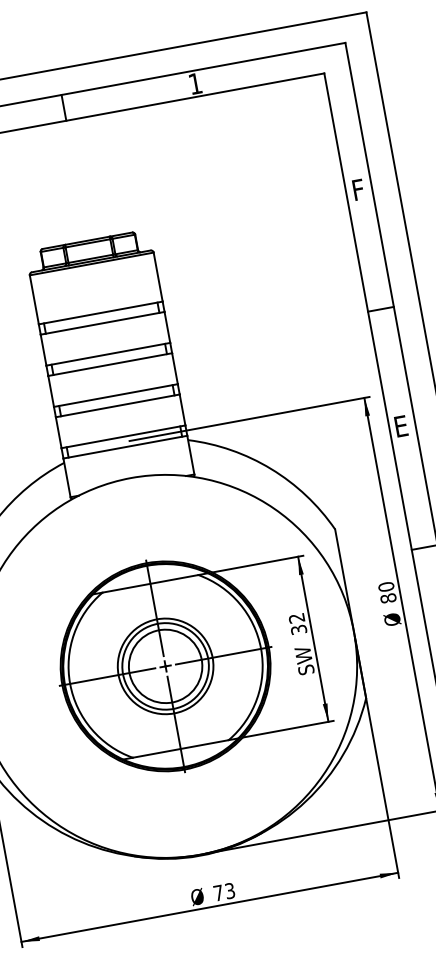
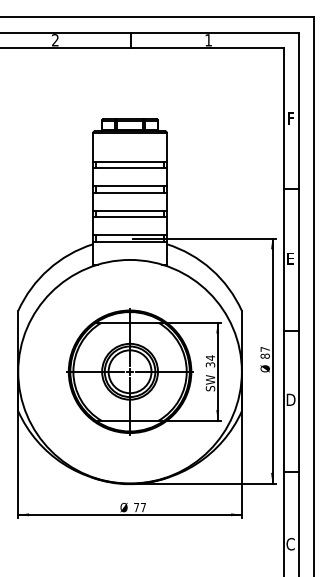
text: (384, 585) -> (264, 348), 80 -> 87
text: (296, 617) -> (210, 357), 32 -> 34
text: (228, 891) -> (142, 507), 73 -> 77

